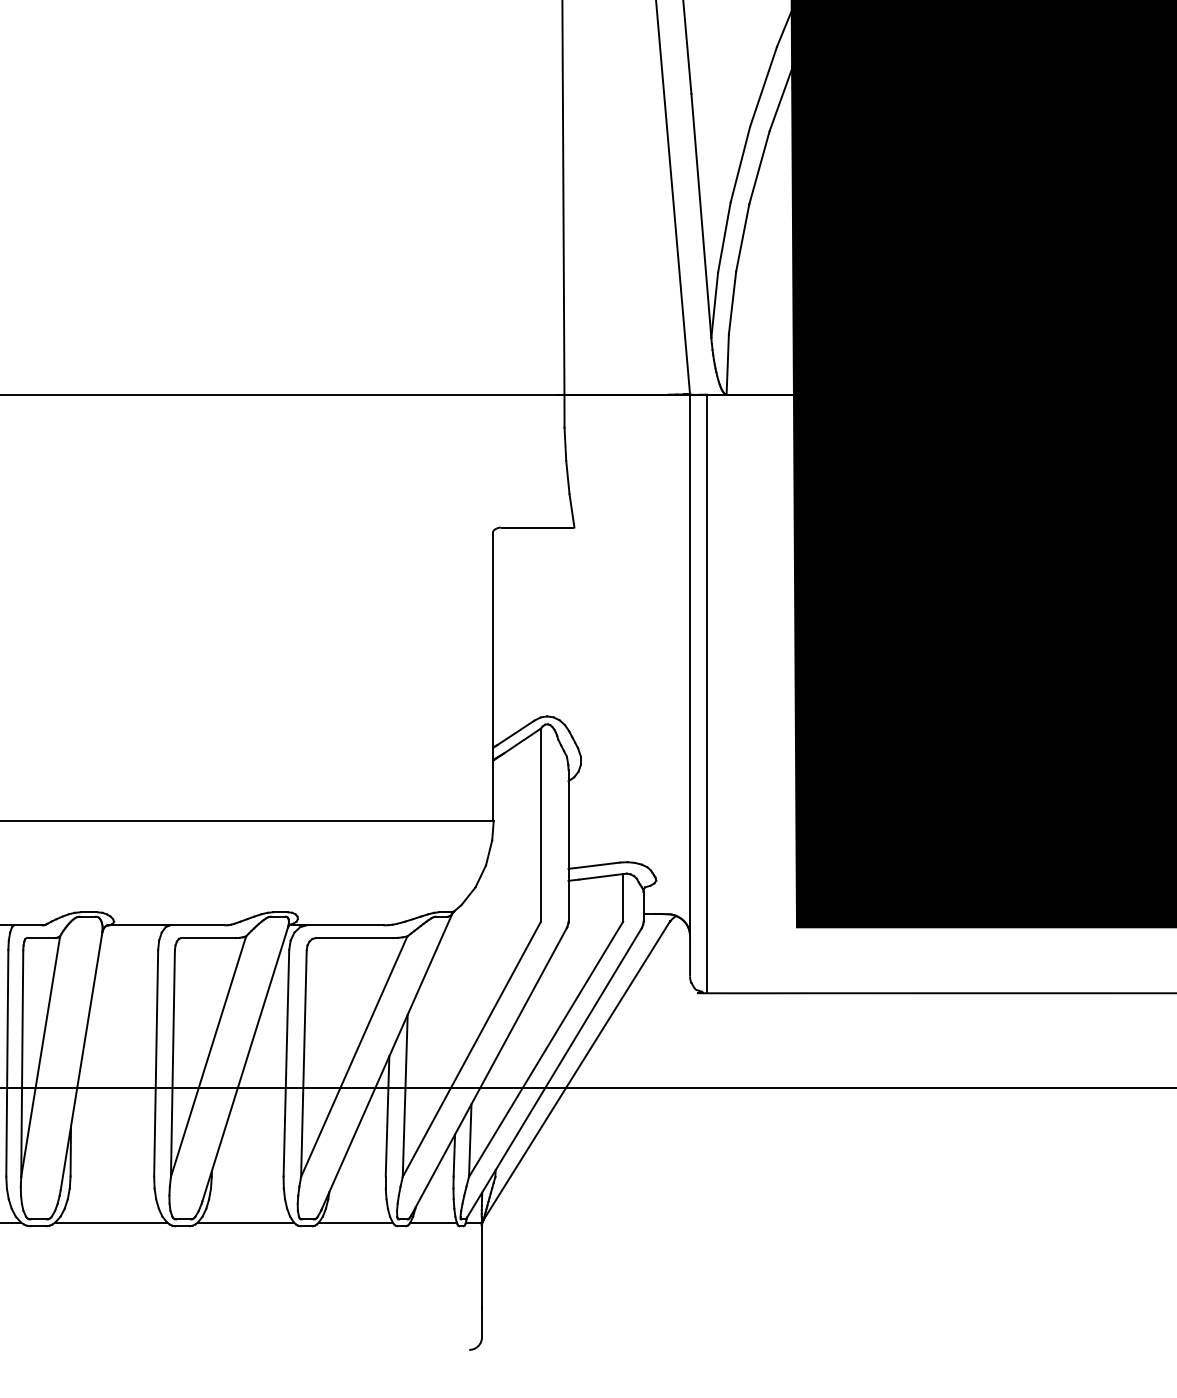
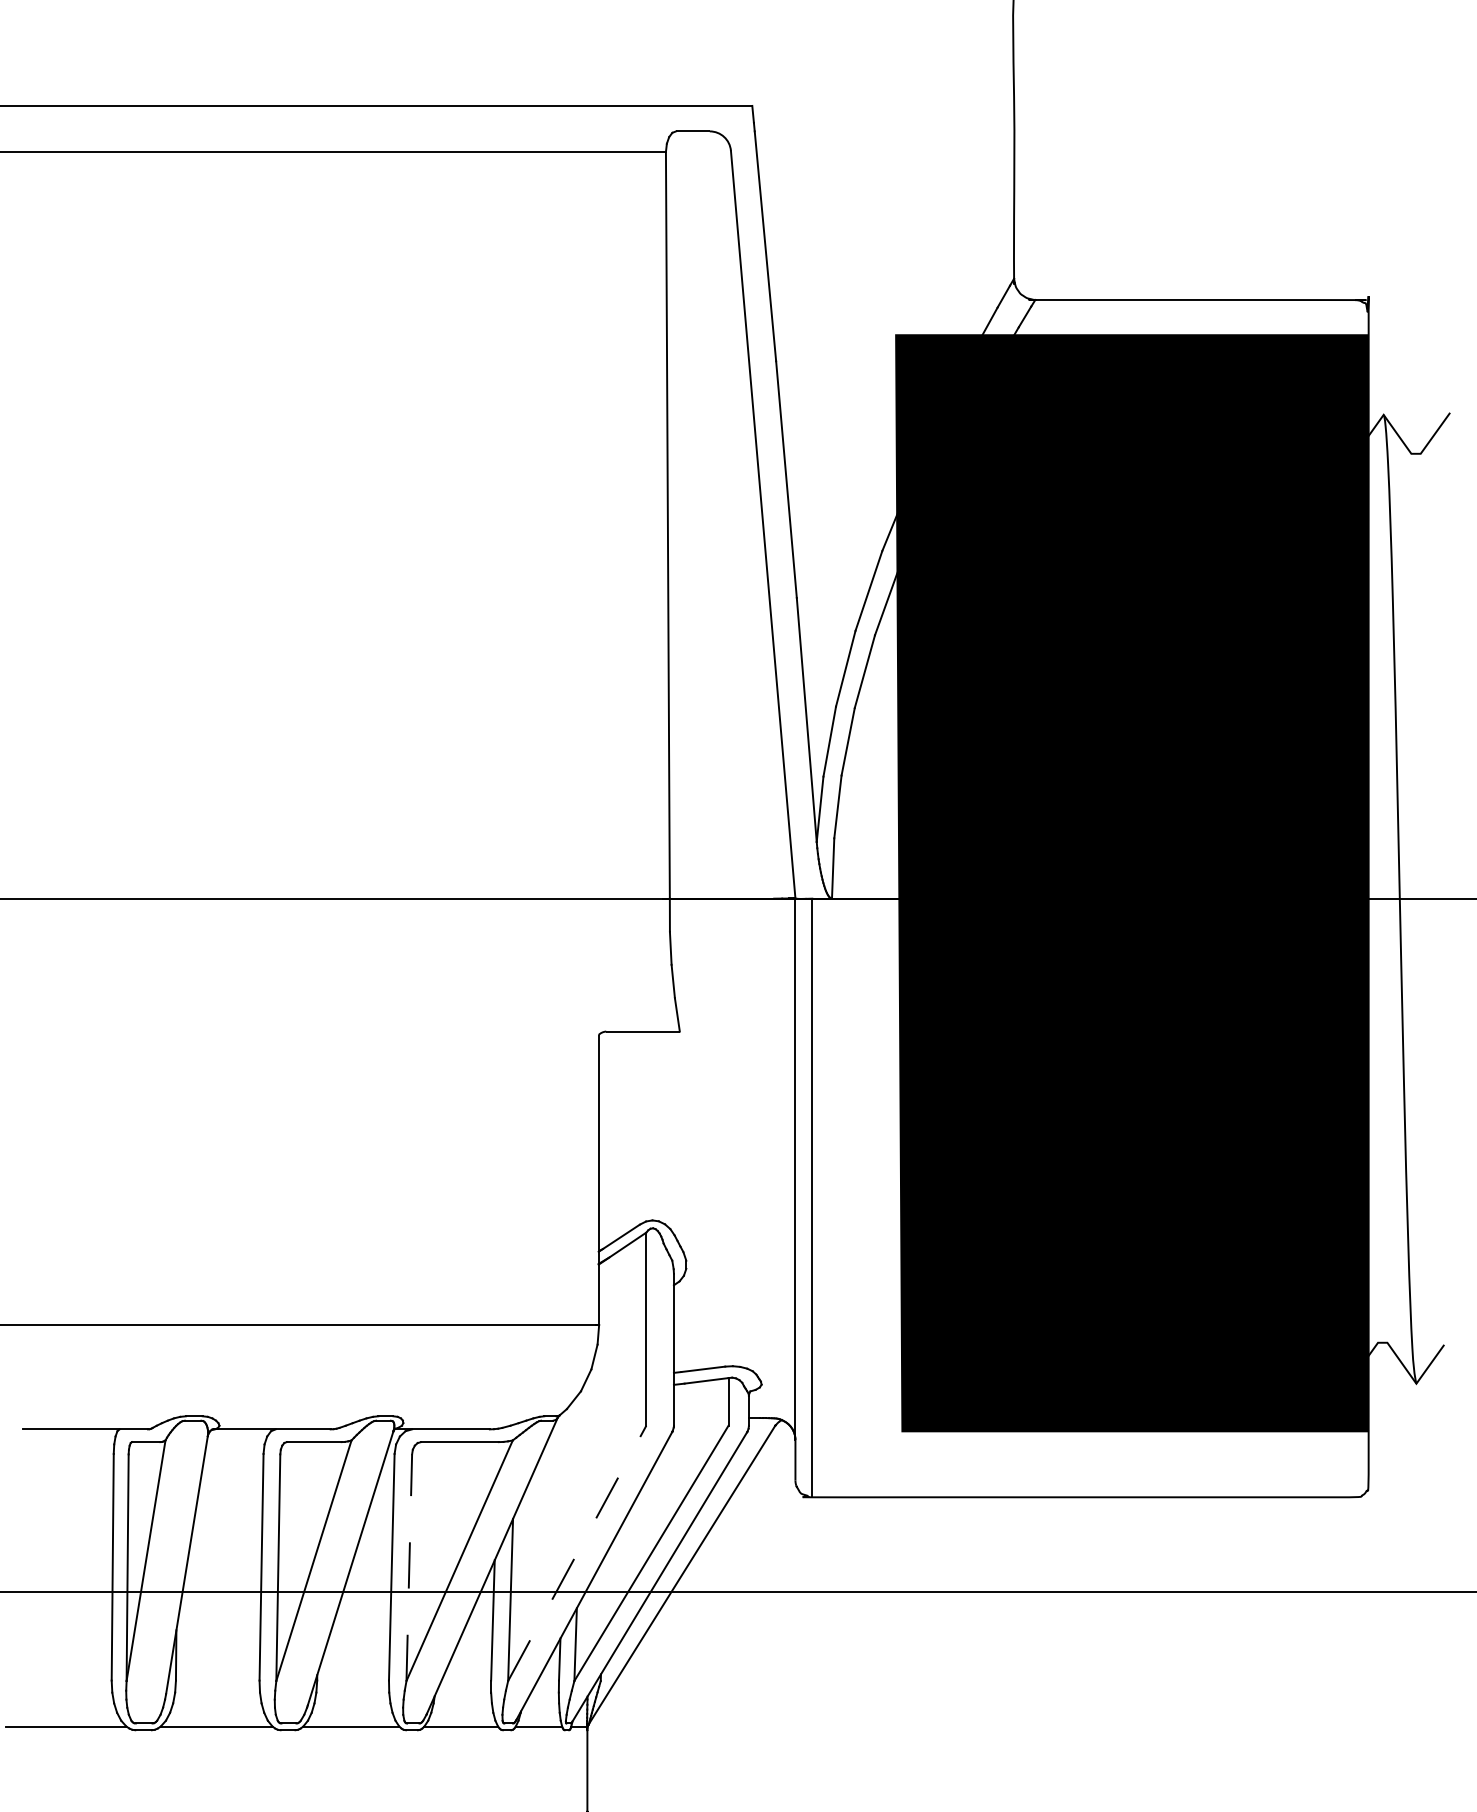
line: (472, 1048) -> (577, 1552), solid -> dashed
line: (304, 1063) -> (409, 1567), solid -> dashed

